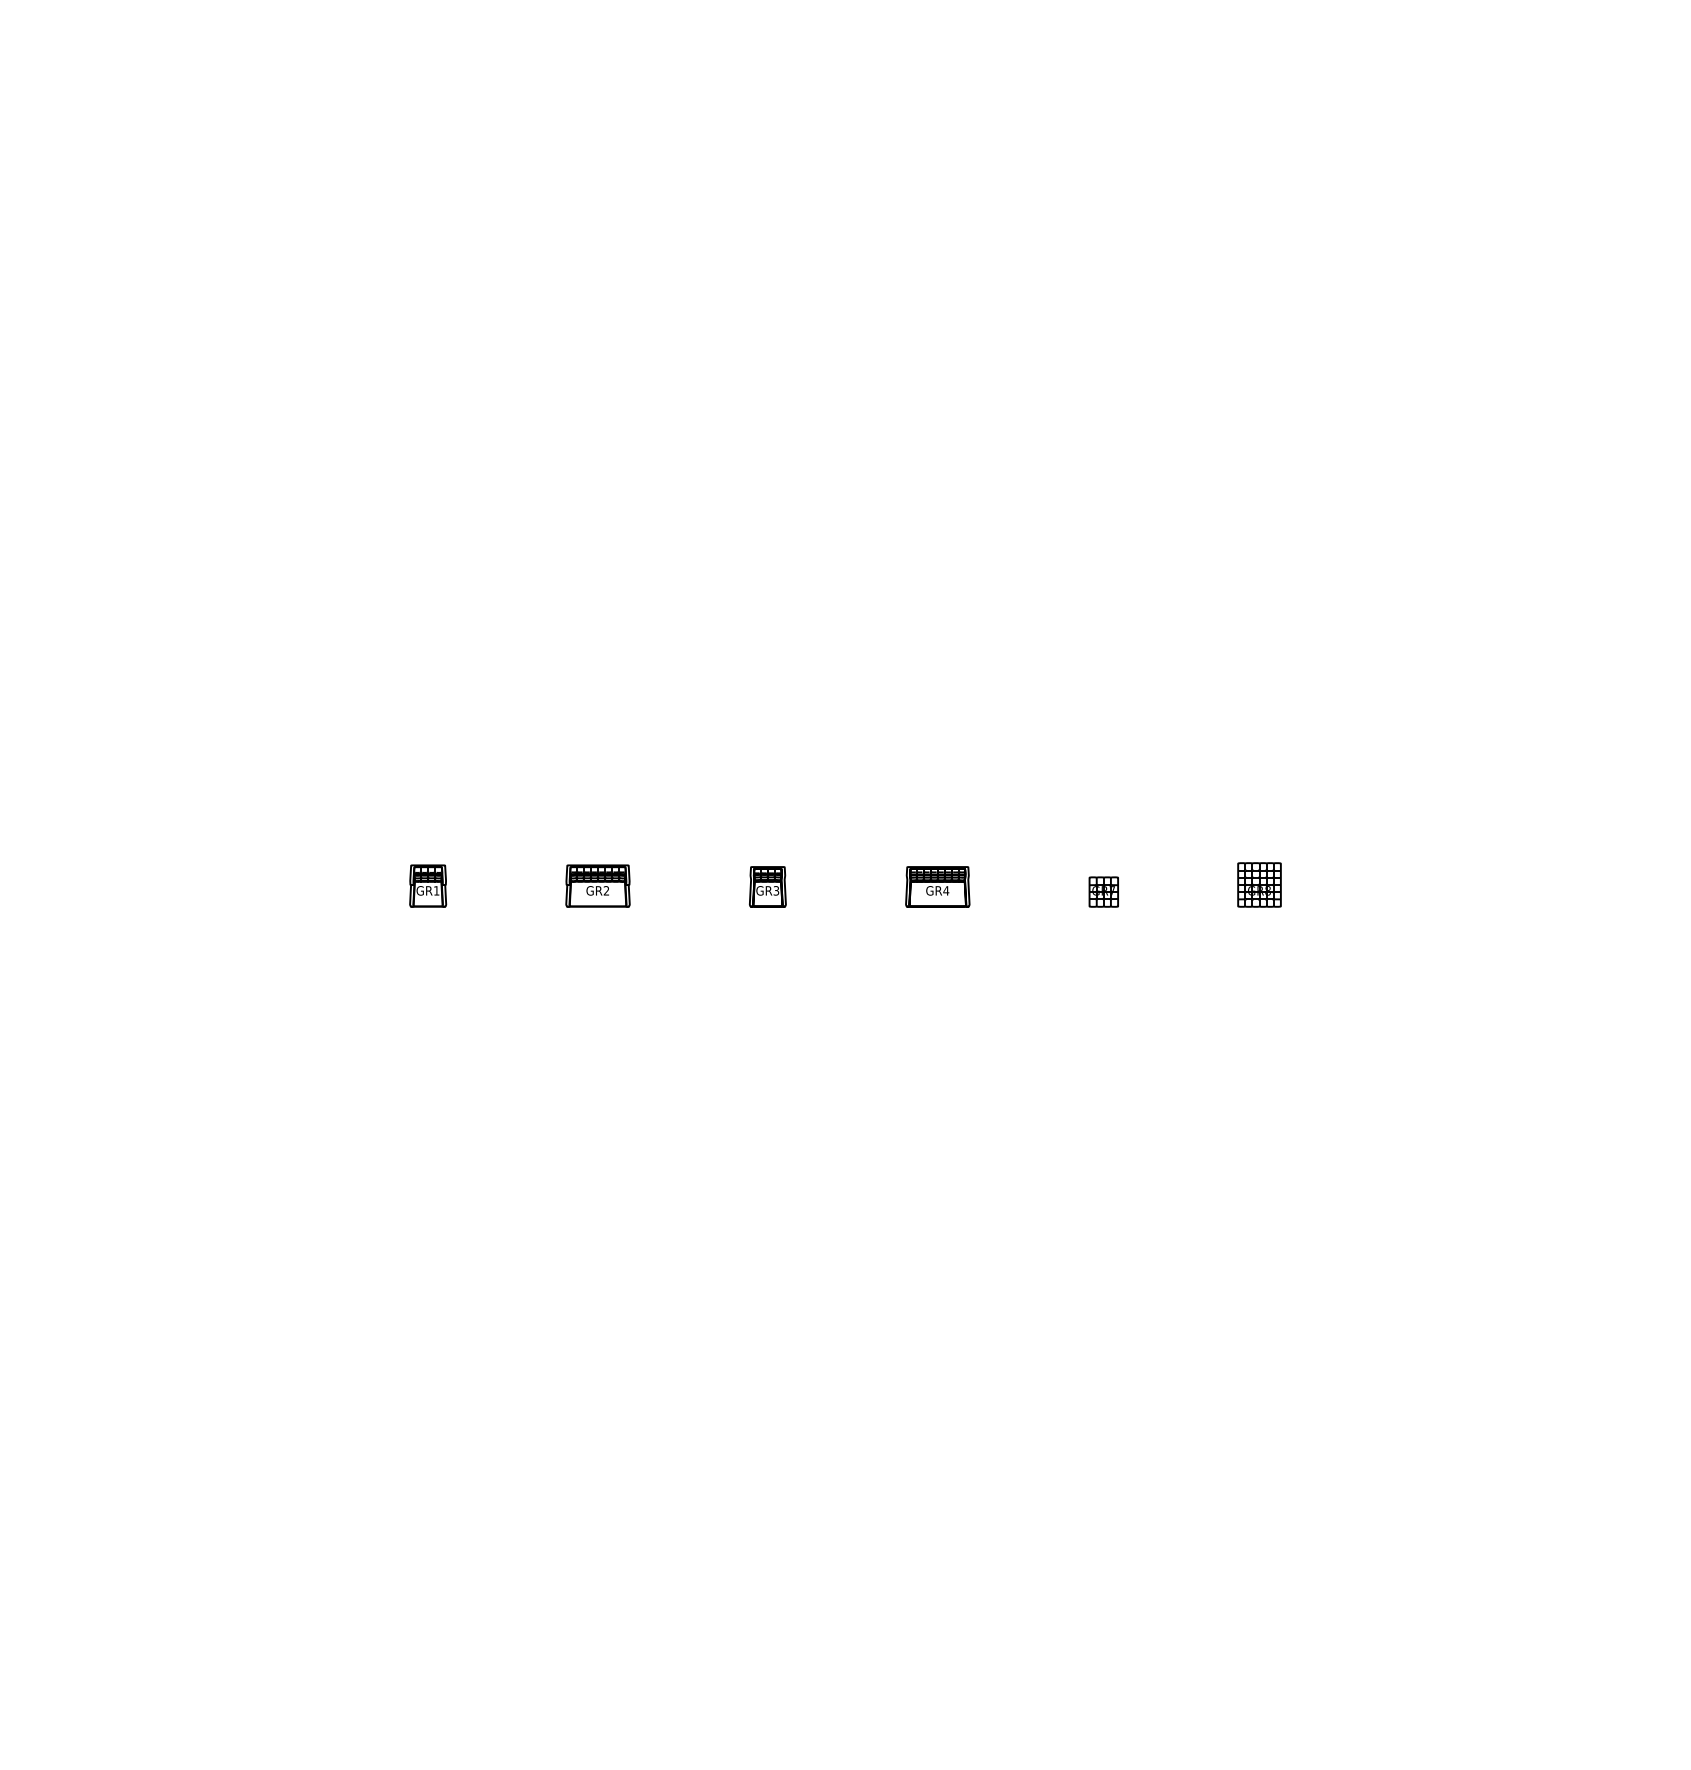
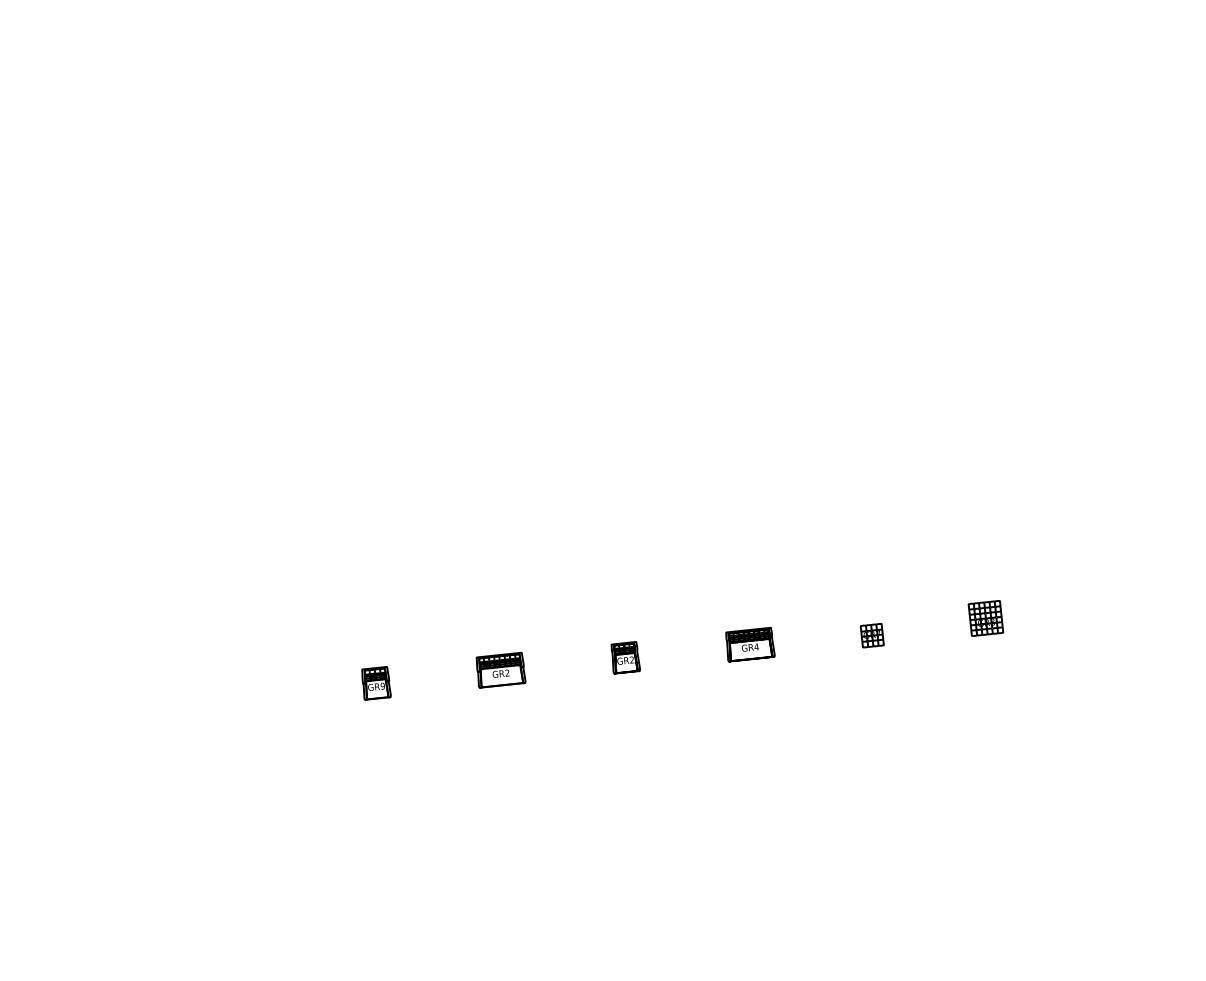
text: (436, 890) -> (382, 685), GR1 -> GR9
text: (776, 891) -> (632, 660), GR3 -> GR2

